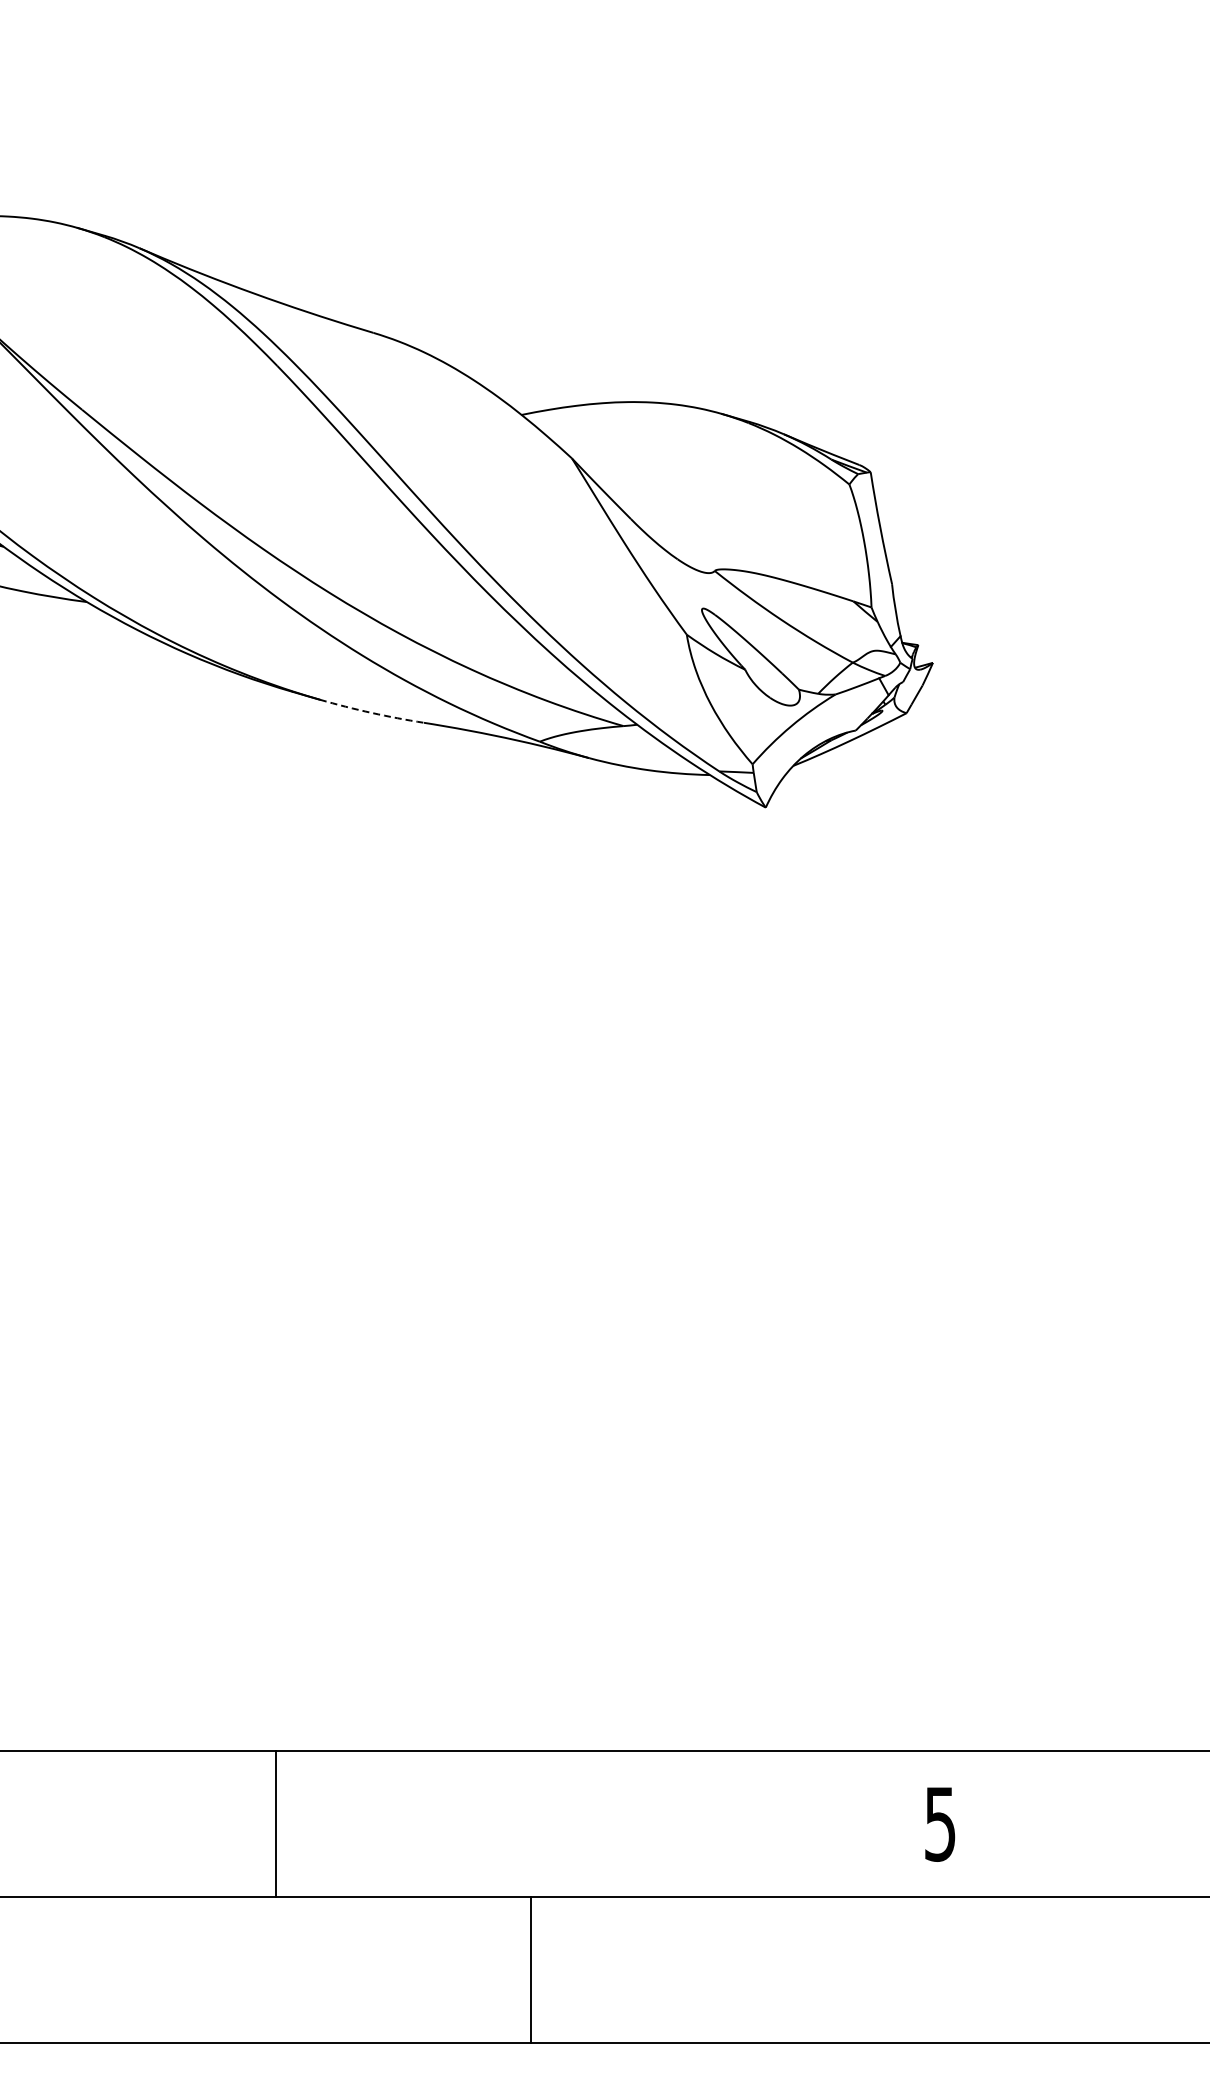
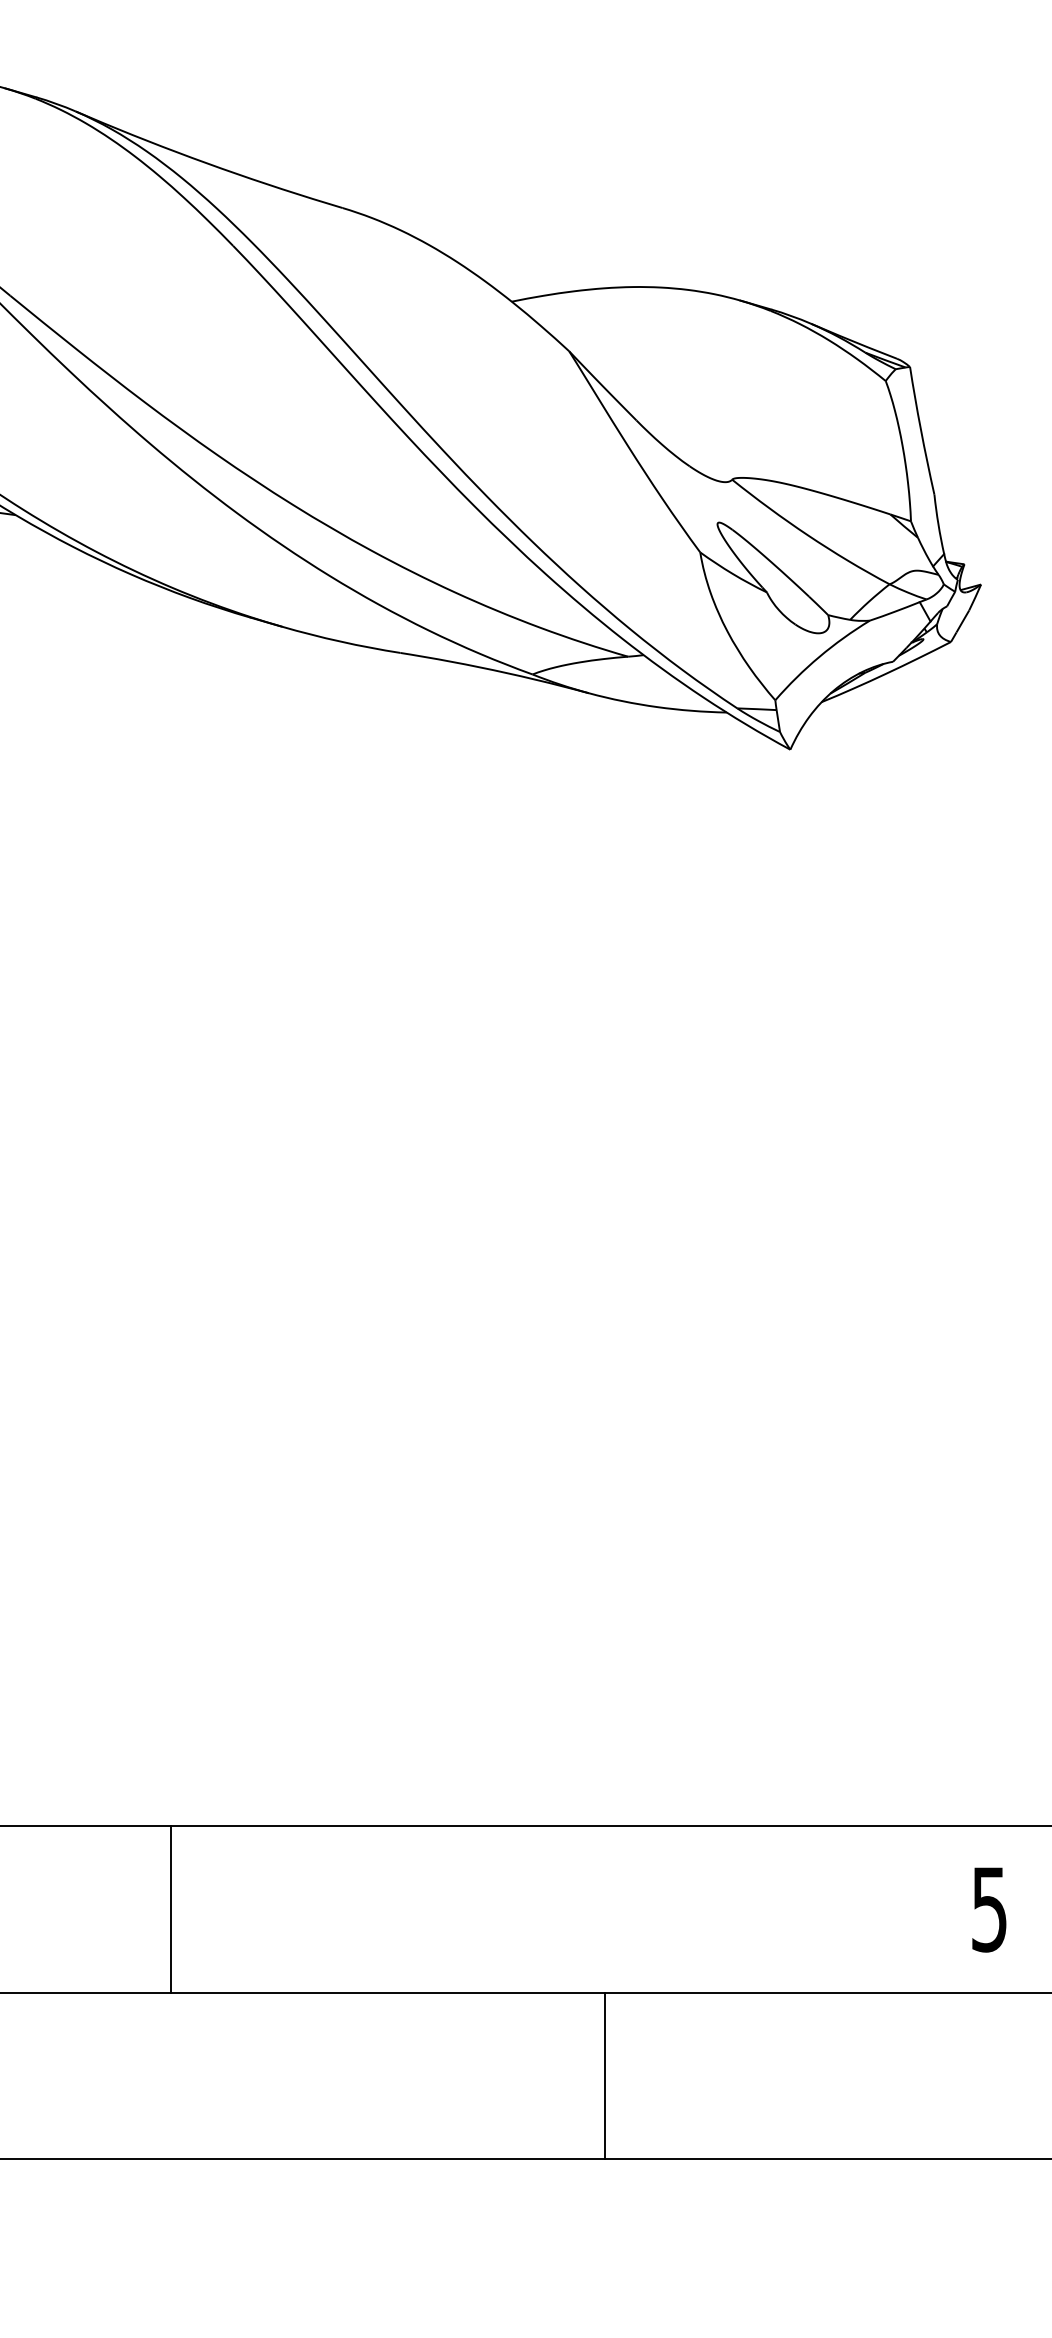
arc: (371, 712) -> (340, 641), dashed -> solid
line: (276, 1824) -> (171, 1909), moved
line: (530, 1970) -> (604, 2076), moved

